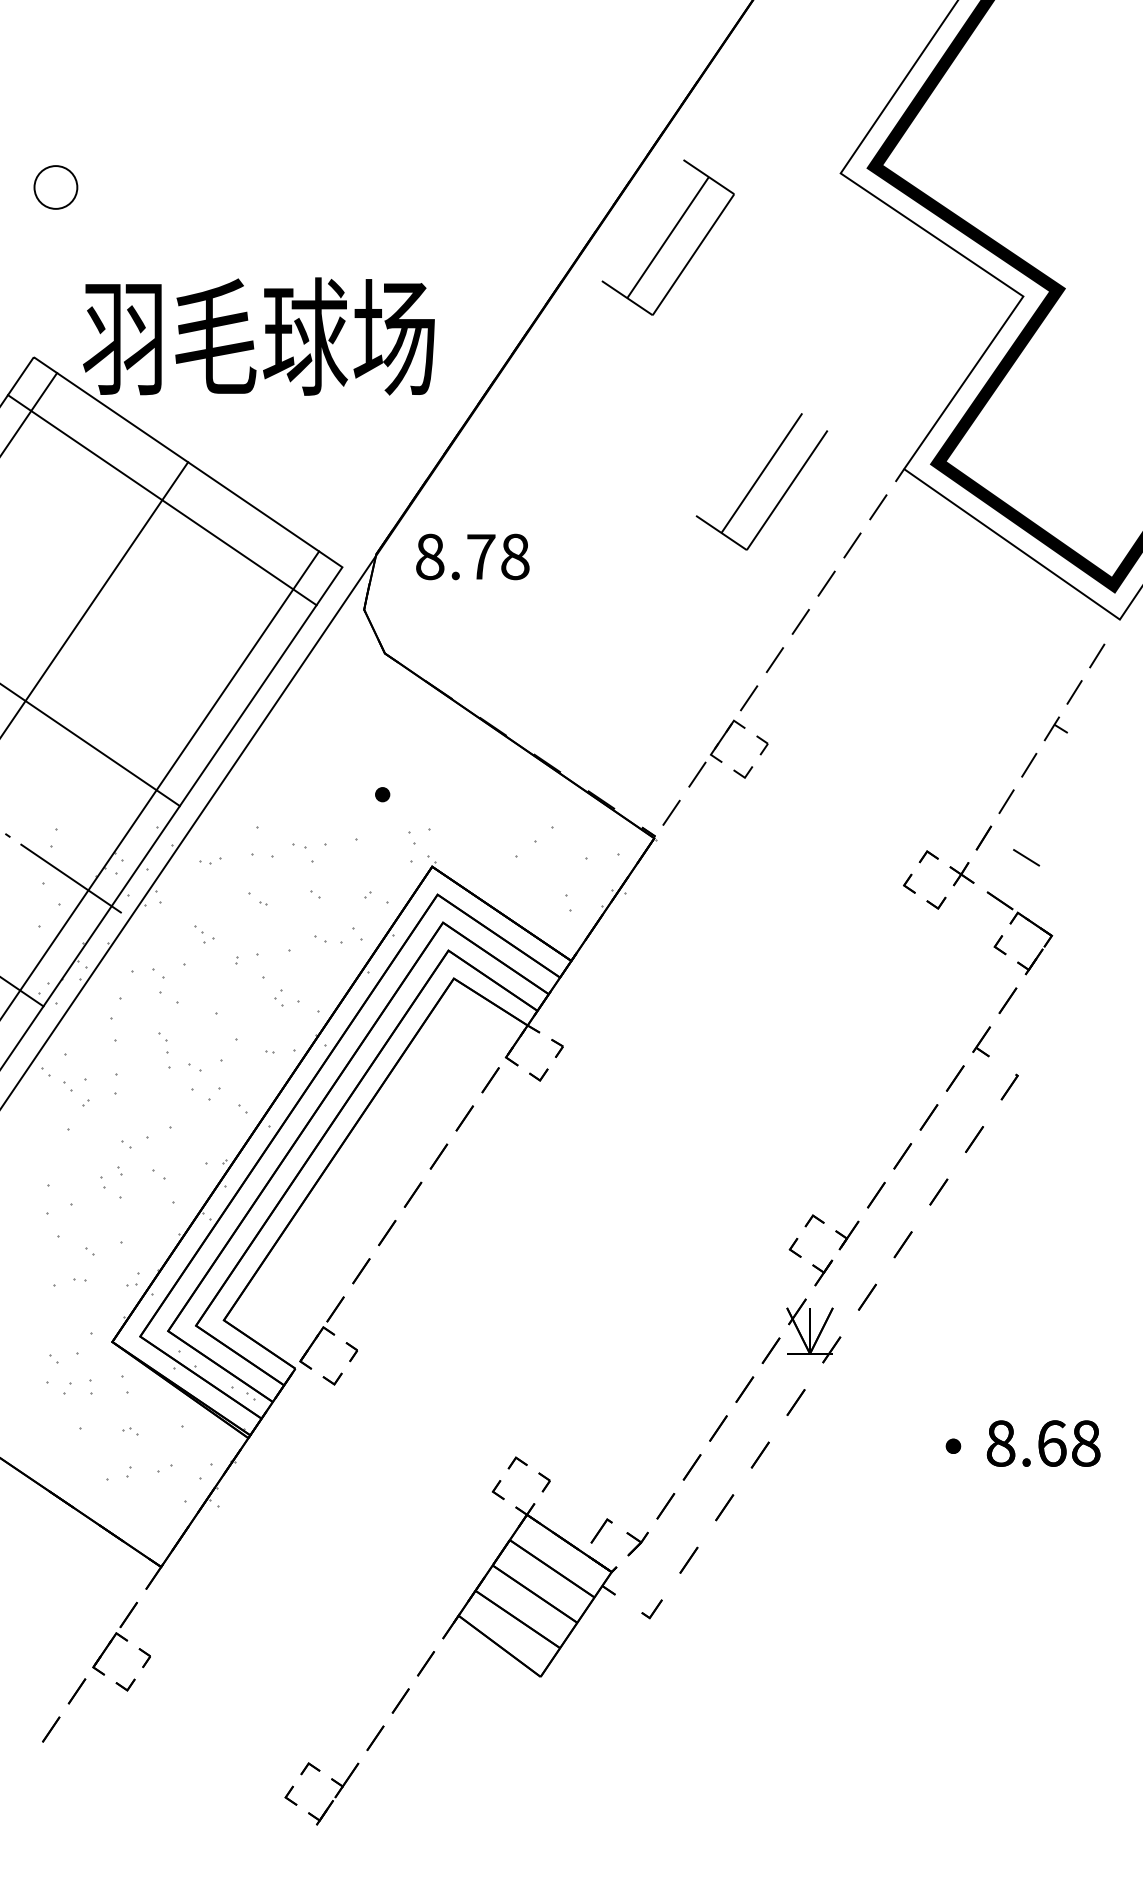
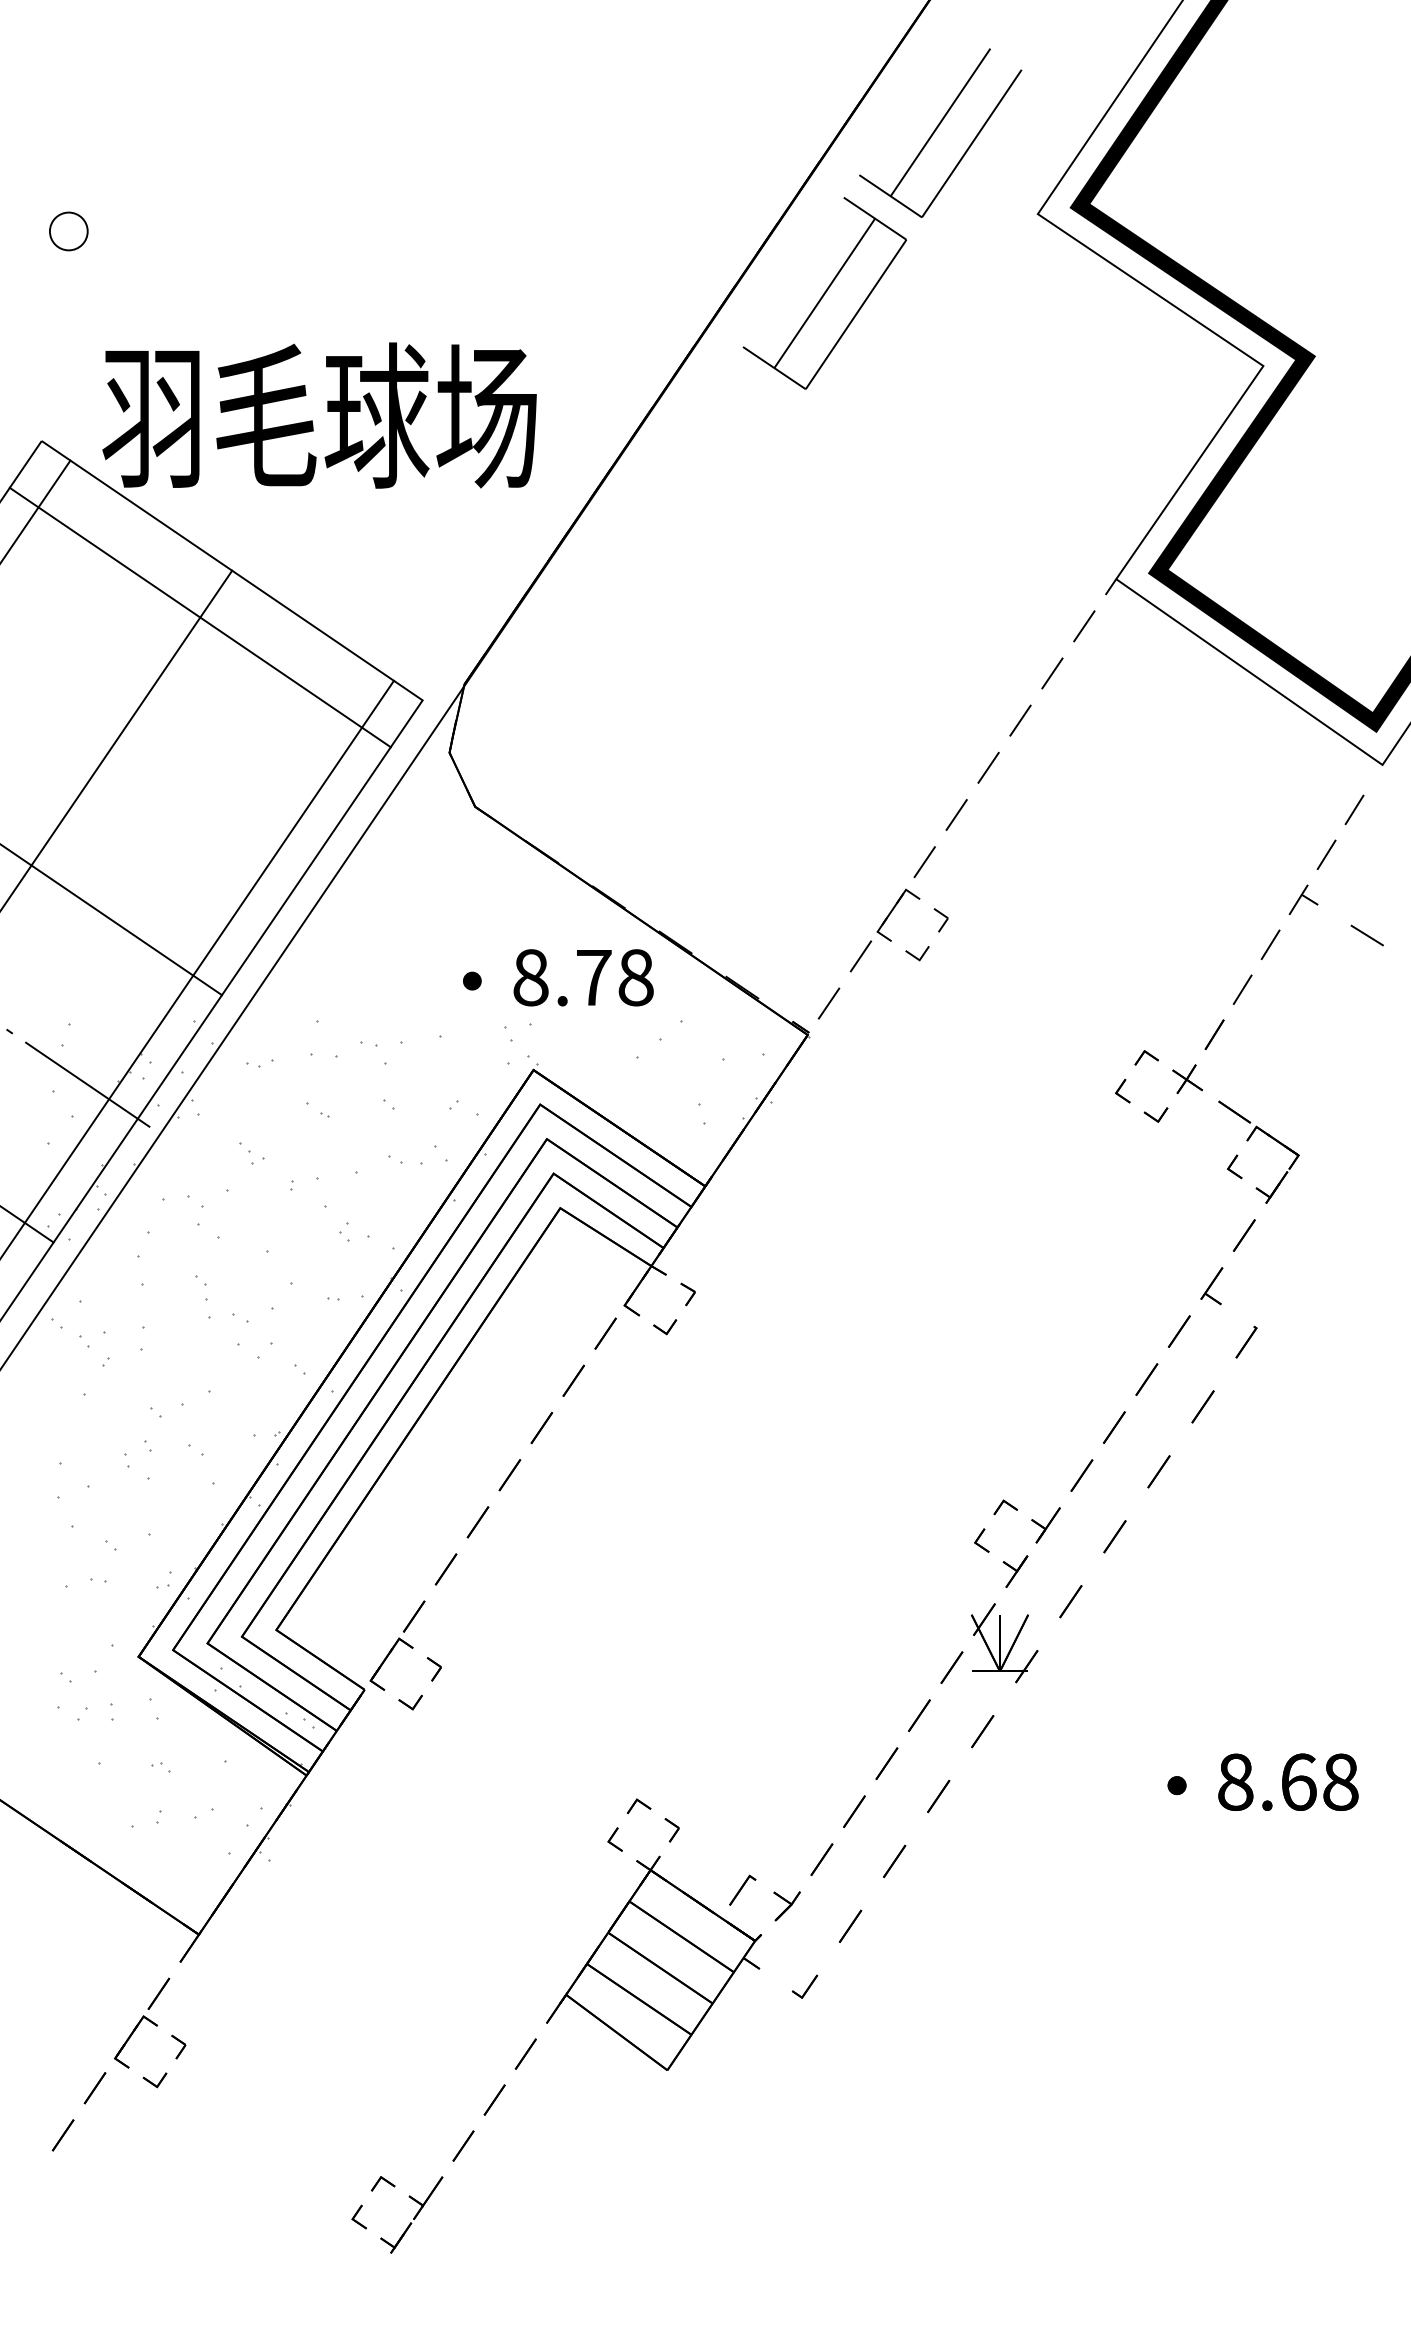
part: (55, 187) -> (68, 231), size x0.71
part: (761, 481) -> (940, 132), moved
text: (472, 556) -> (583, 977), moved
line: (1026, 857) -> (1367, 935), moved

